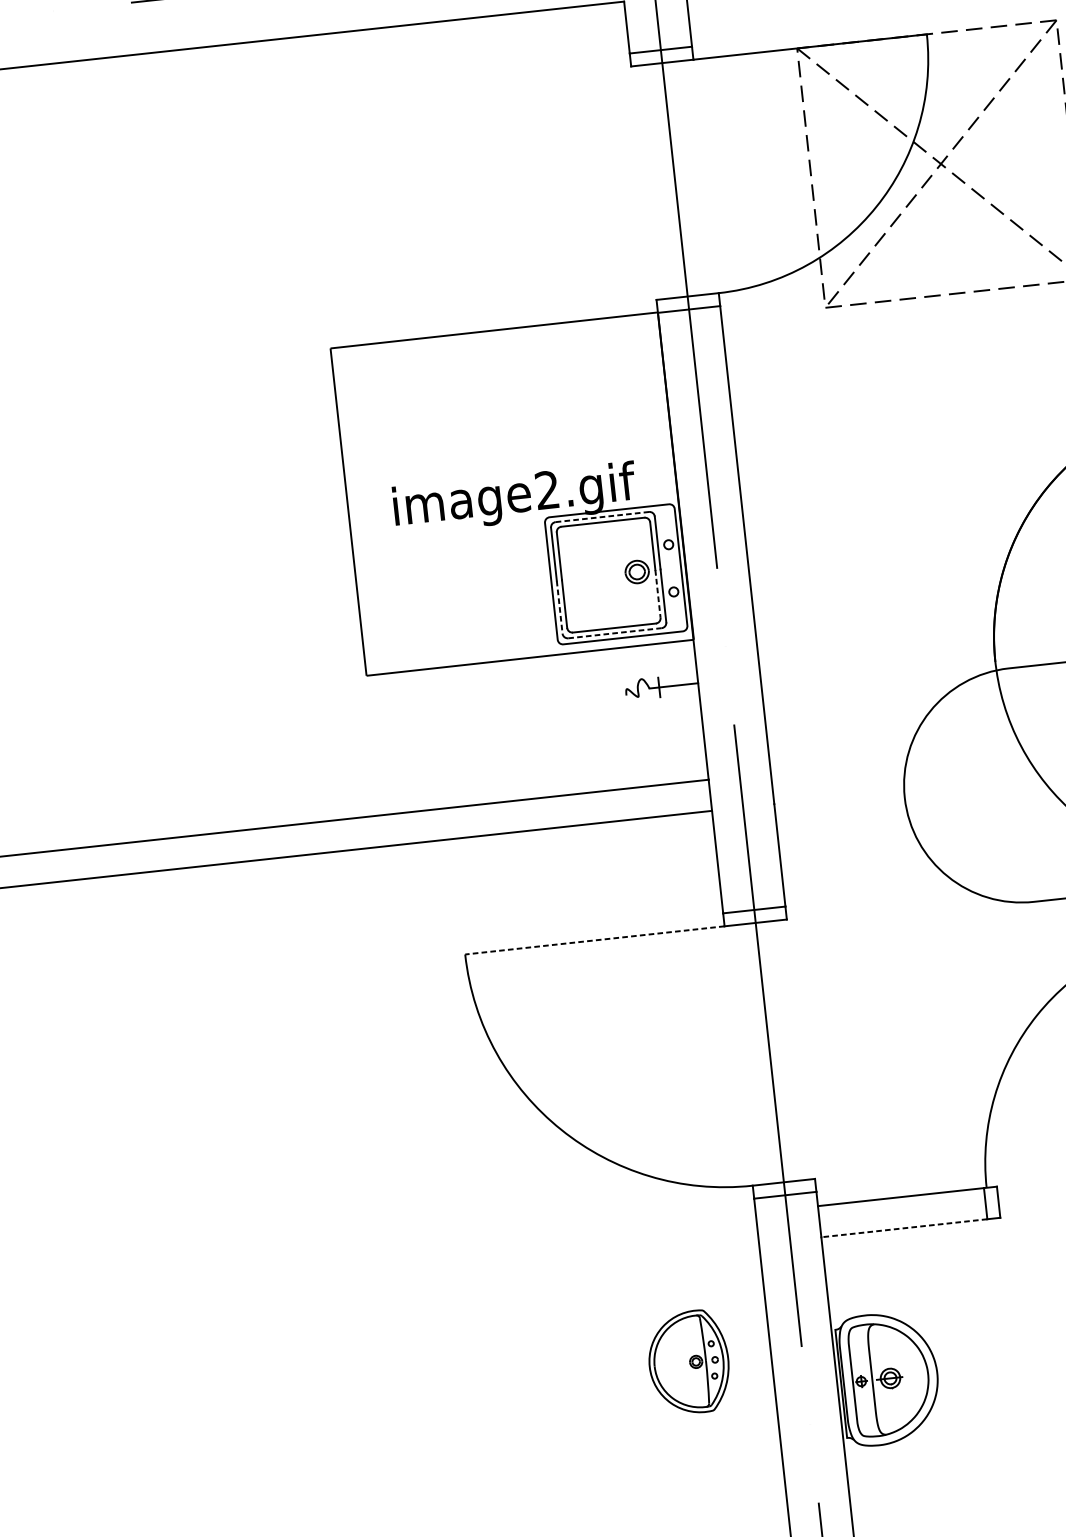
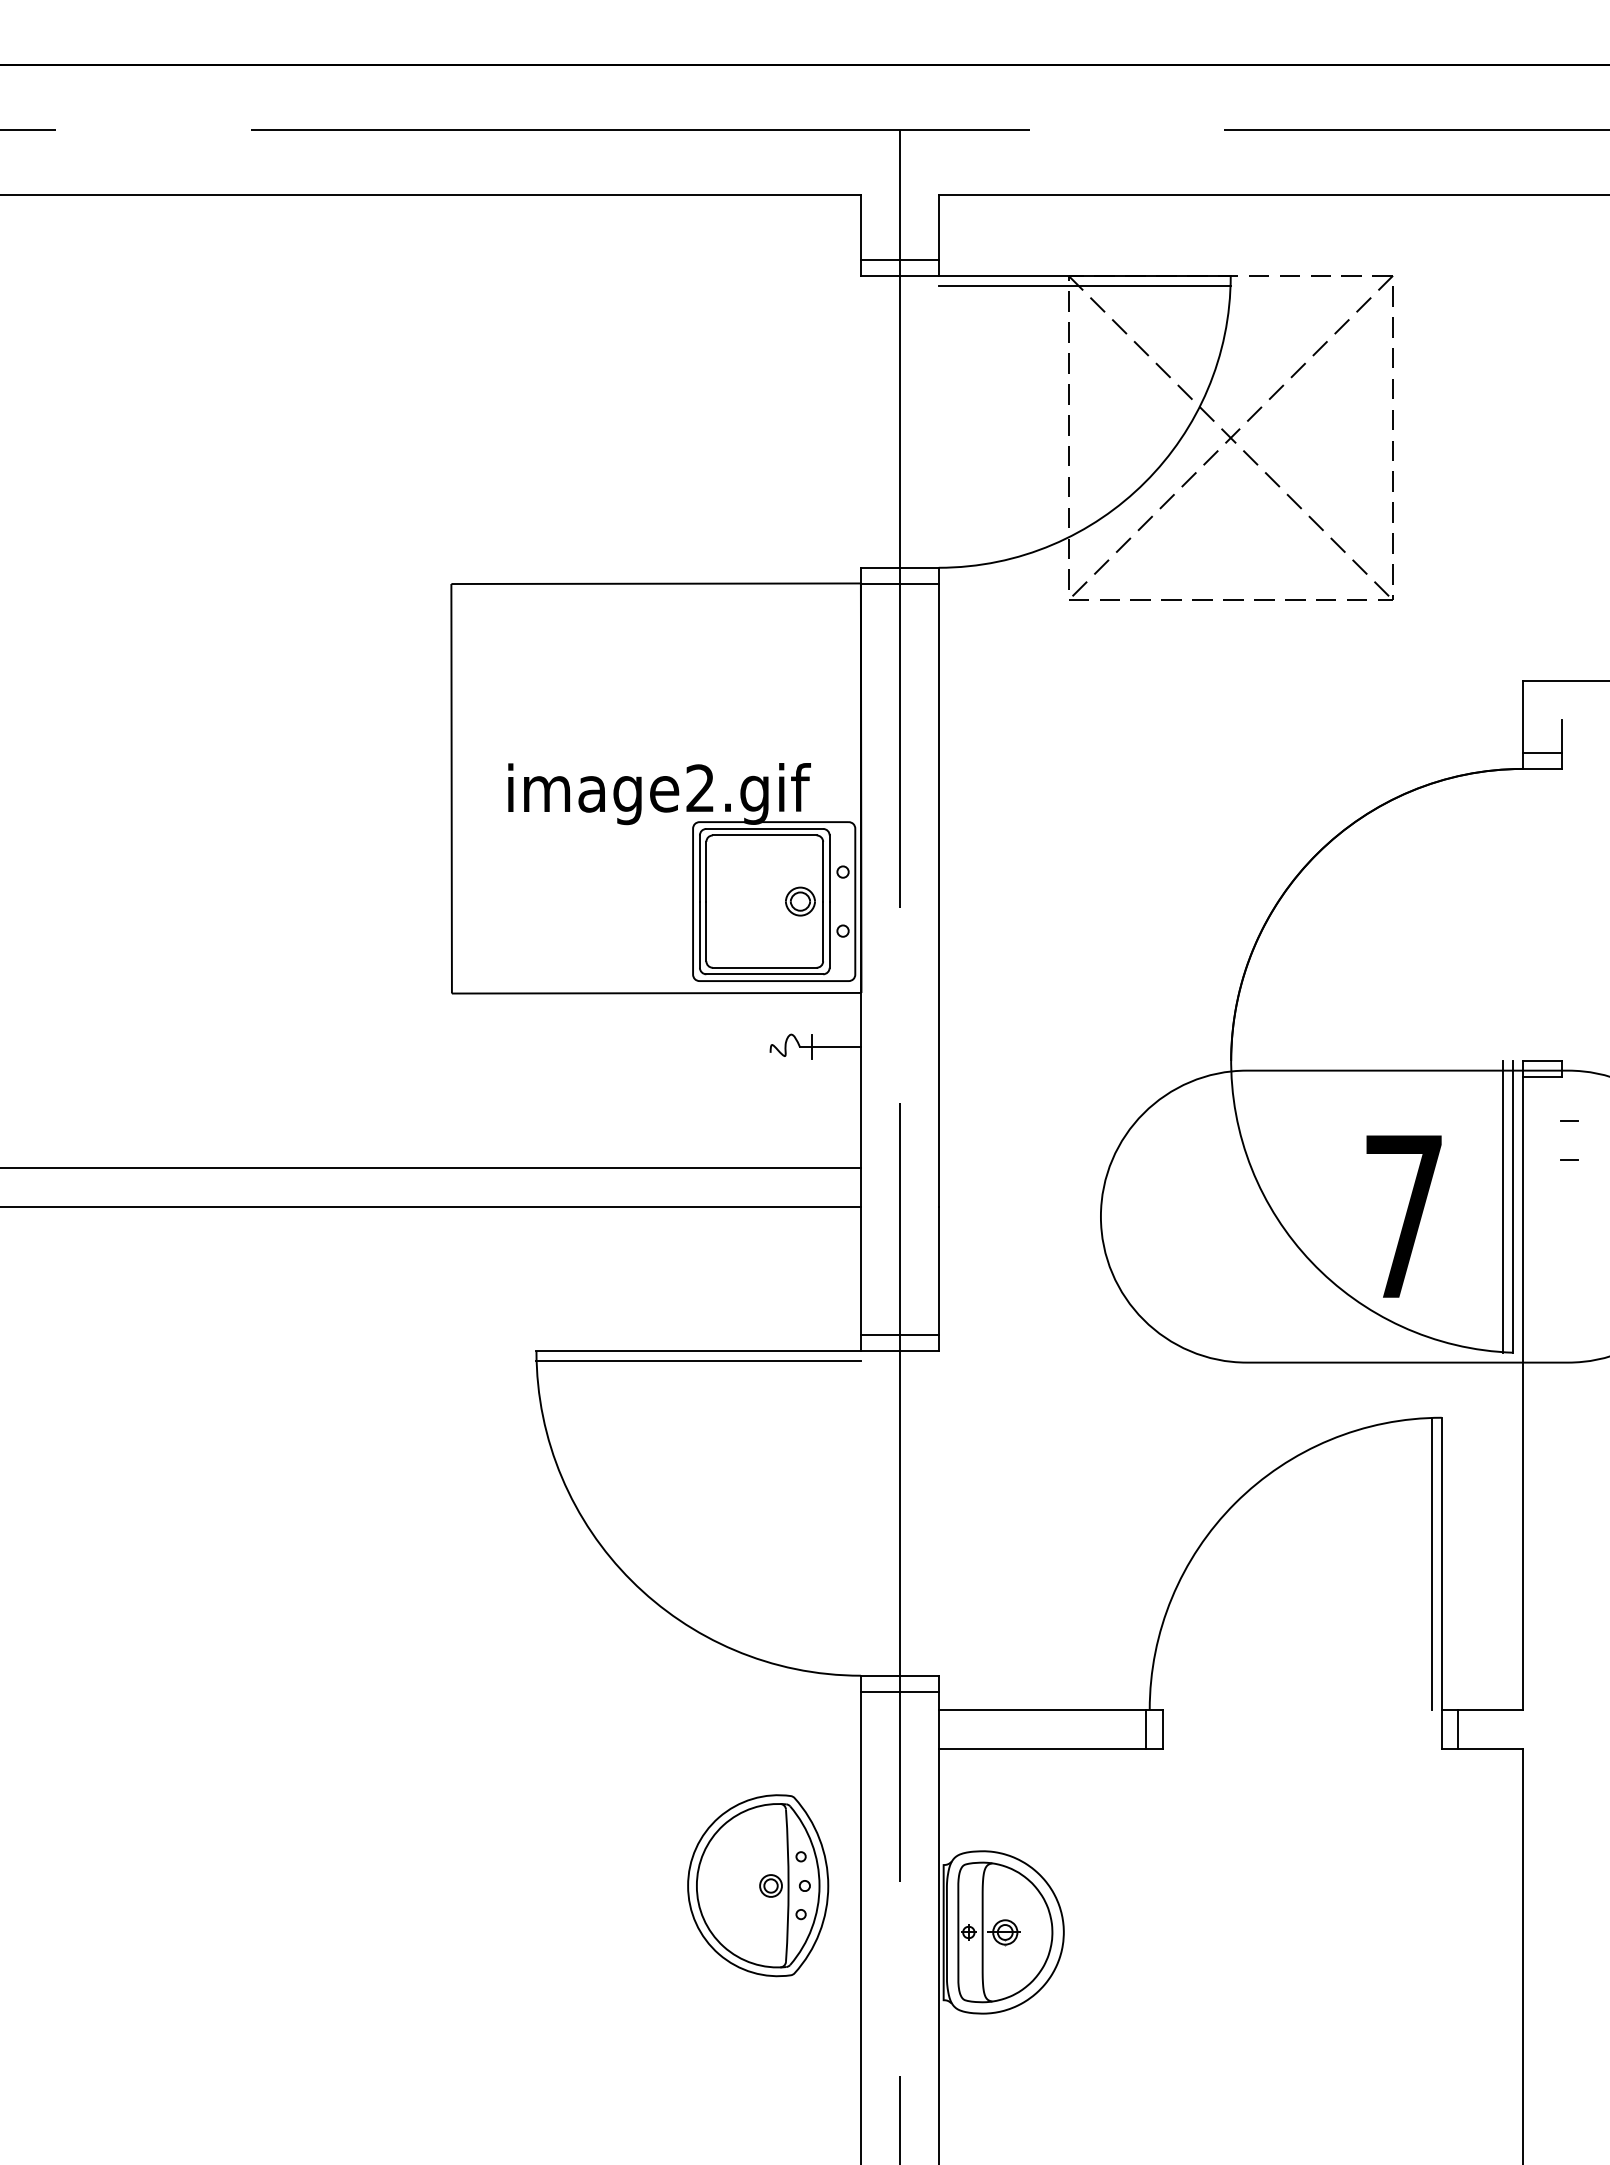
line: (810, 54) -> (1084, 285), added
line: (602, 516) -> (765, 828), dashed -> solid
line: (658, 593) -> (823, 931), dashed -> solid
line: (559, 607) -> (699, 935), dashed -> solid
line: (615, 633) -> (765, 974), dashed -> solid
line: (594, 940) -> (698, 1351), dashed -> solid
line: (595, 948) -> (698, 1361), added
line: (904, 1228) -> (1042, 1748), dashed -> solid
part: (689, 1362) -> (758, 1885), size x1.43

